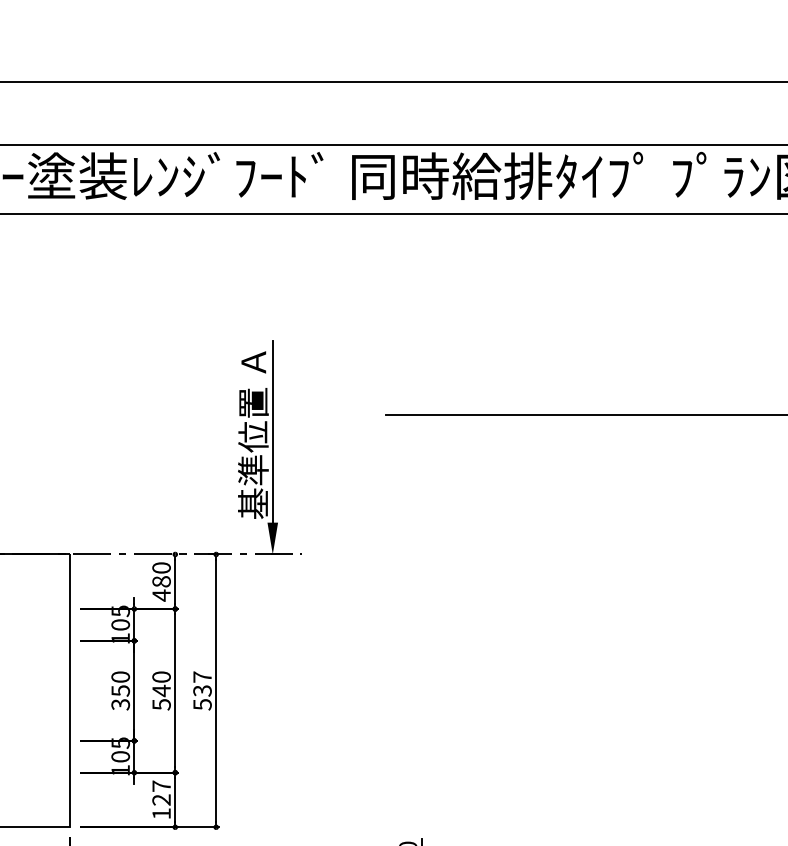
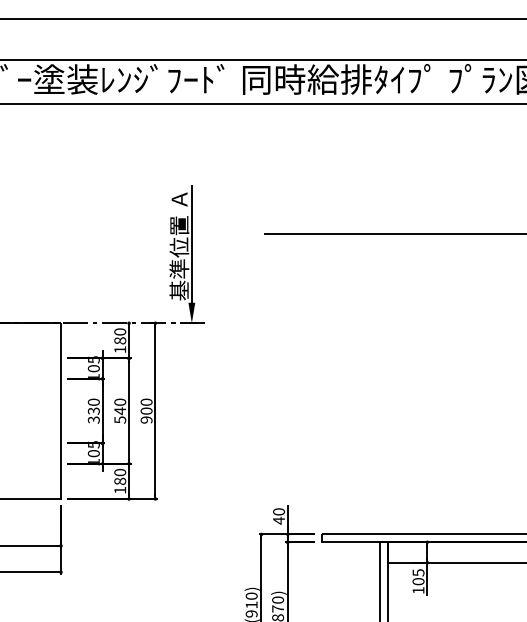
text: (162, 595) -> (120, 349), 480 -> 180
text: (120, 689) -> (93, 410), 350 -> 330
text: (202, 689) -> (146, 410), 537 -> 900
text: (162, 793) -> (120, 477), 127 -> 180

